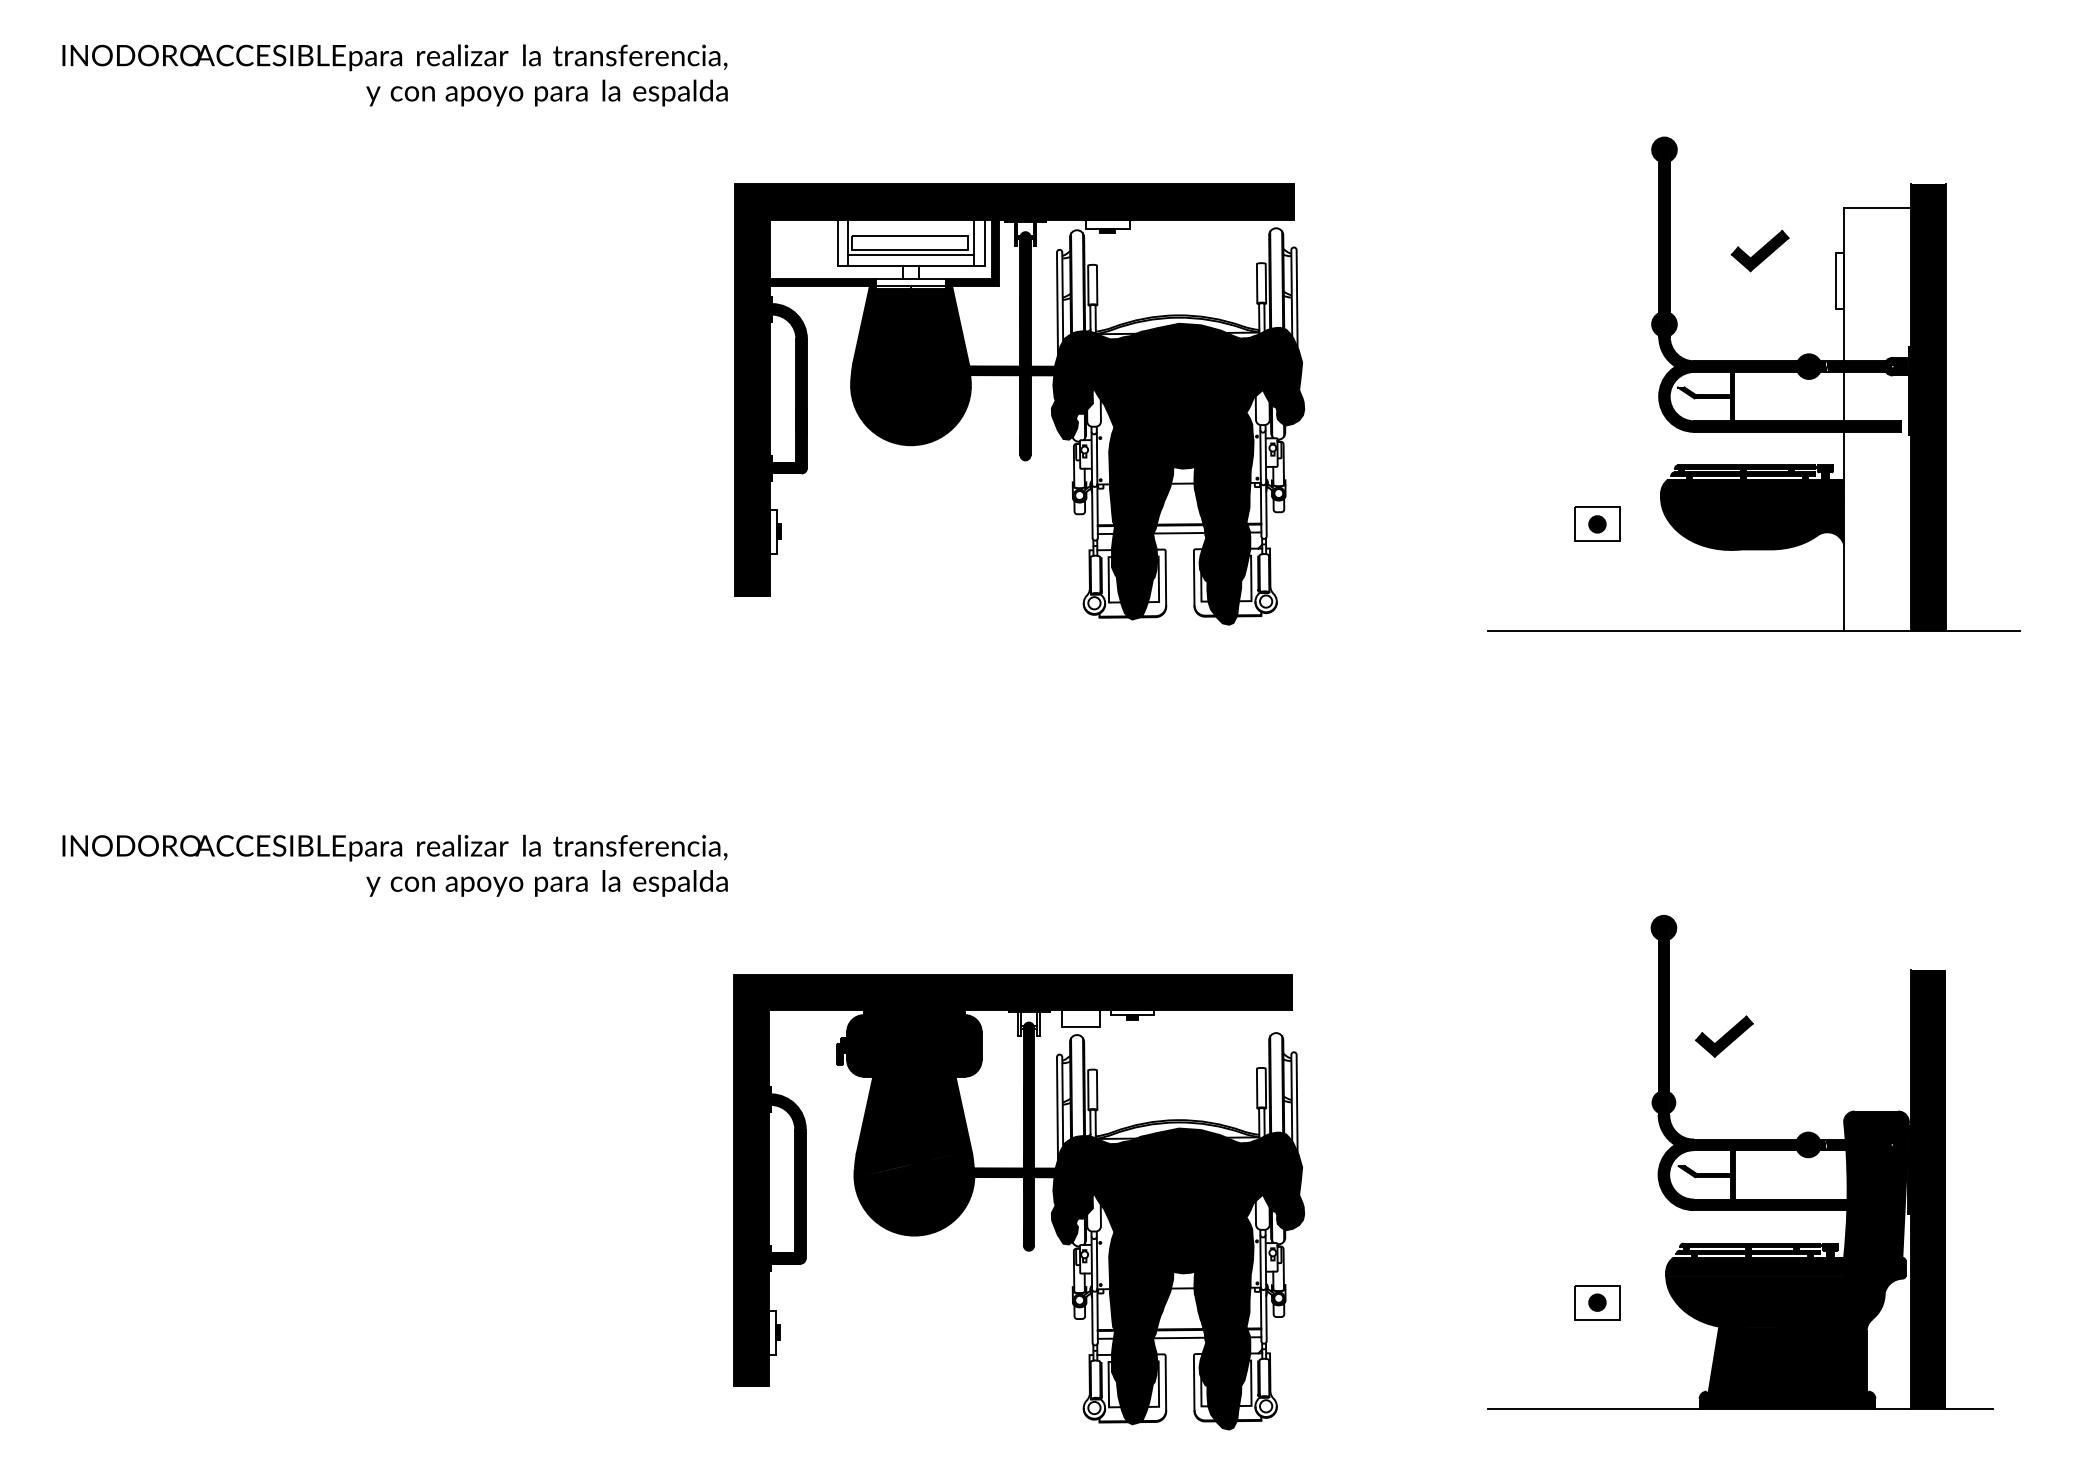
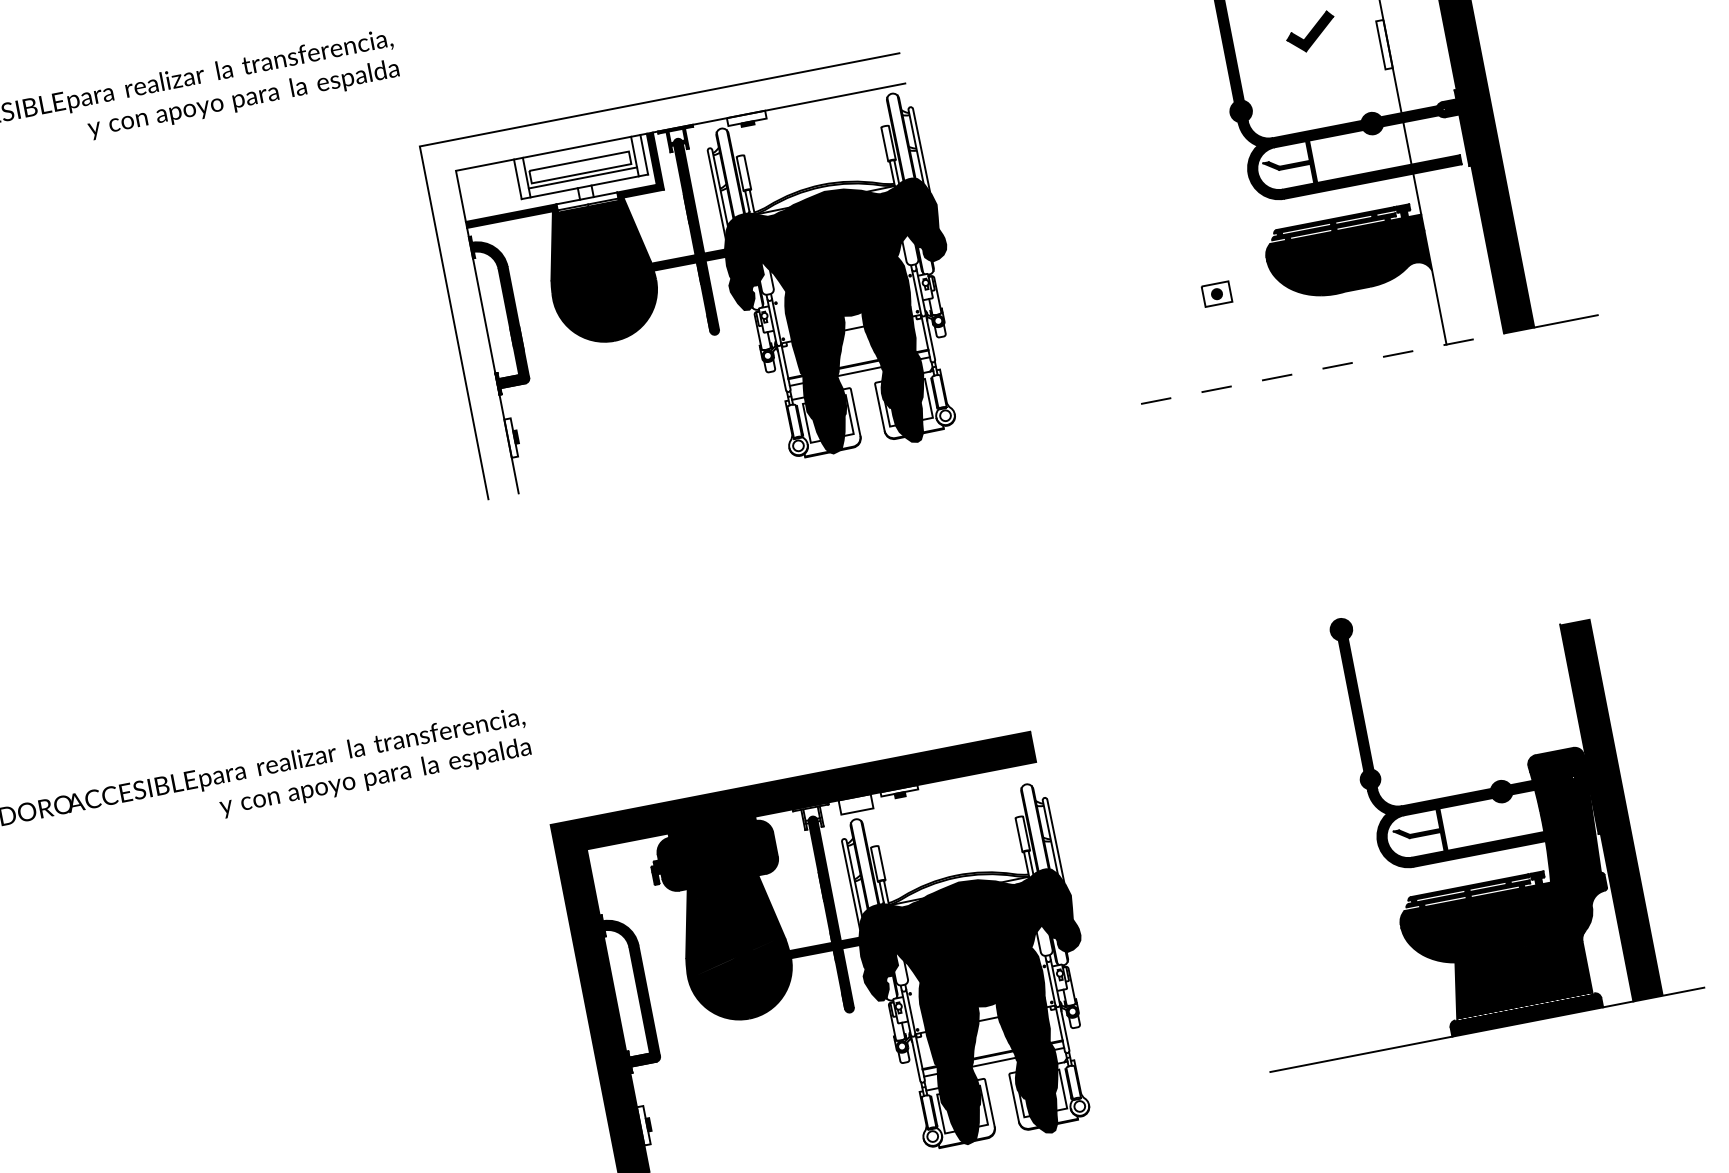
fill: (1014, 390) -> (694, 276), removed
part: (1597, 523) -> (1216, 293), size x0.7
line: (1700, 631) -> (1323, 368), solid -> dashed
part: (1724, 1036) -> (1411, 712), removed
part: (1597, 1302) -> (1346, 962), removed

